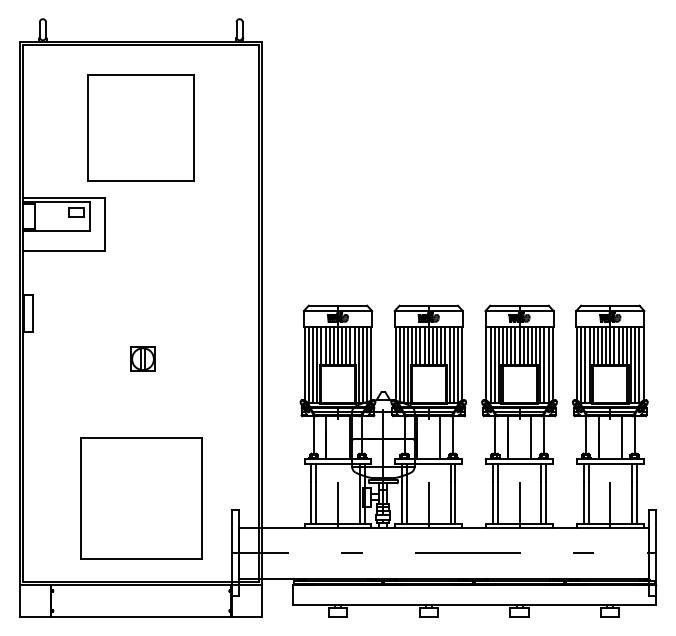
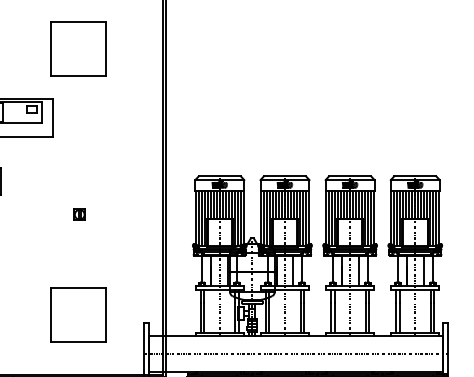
part: (140, 127) -> (78, 48), size x0.71
part: (142, 359) -> (79, 214), size x0.62
part: (140, 498) -> (78, 314), size x0.62

